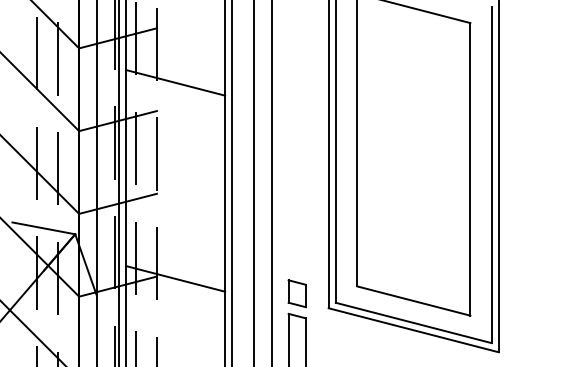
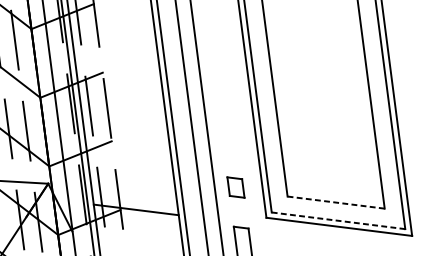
line: (175, 82) -> (115, 47), removed
part: (296, 293) -> (235, 187), moved
line: (413, 301) -> (336, 203), solid -> dashed
line: (414, 323) -> (339, 221), solid -> dashed

